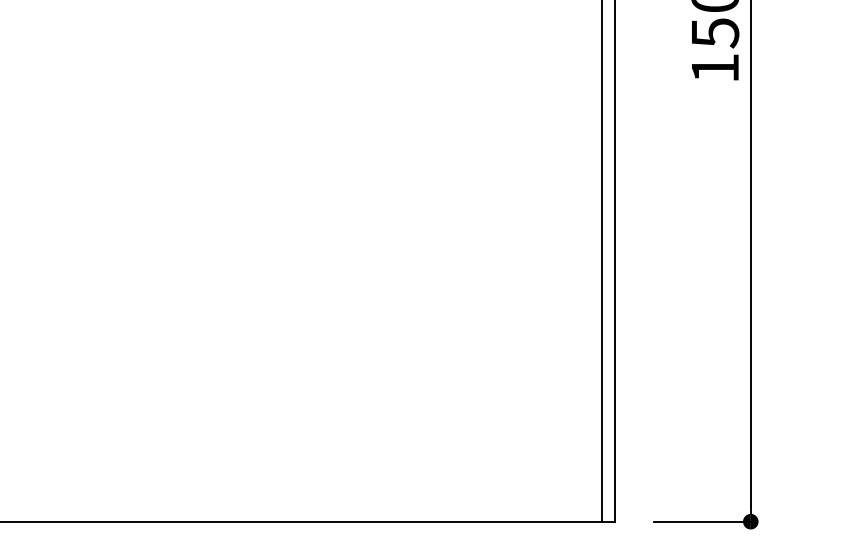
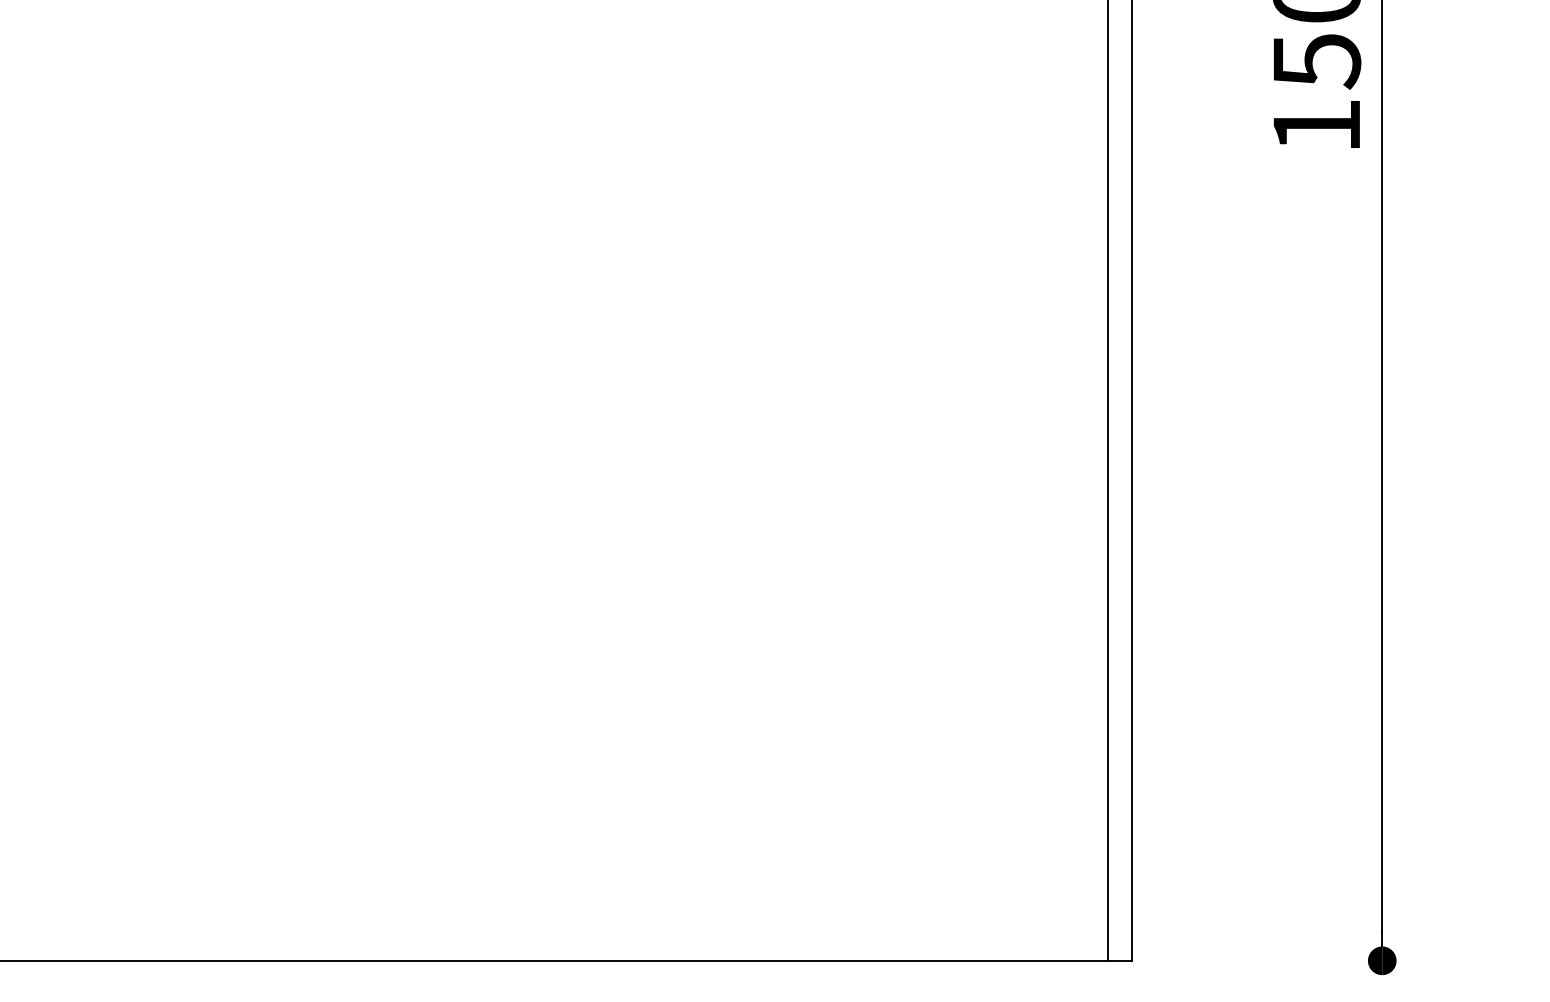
line: (701, 521) -> (1291, 960), removed

